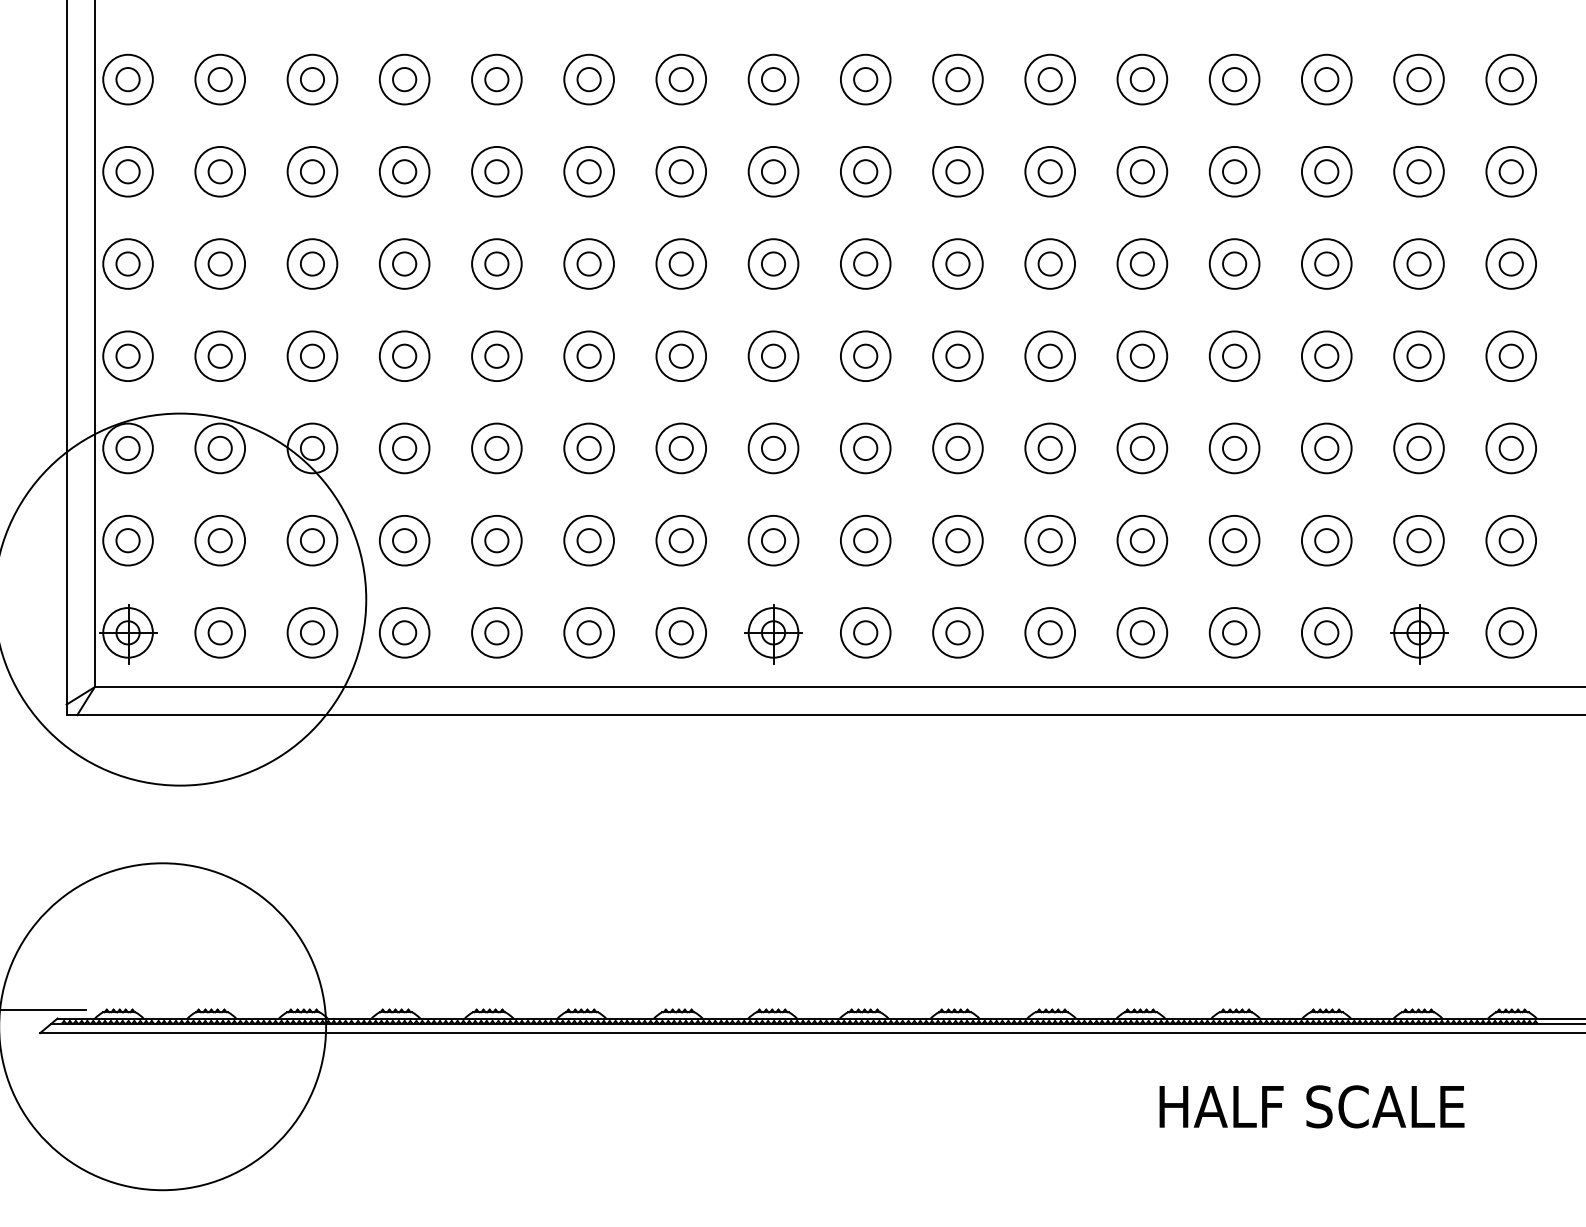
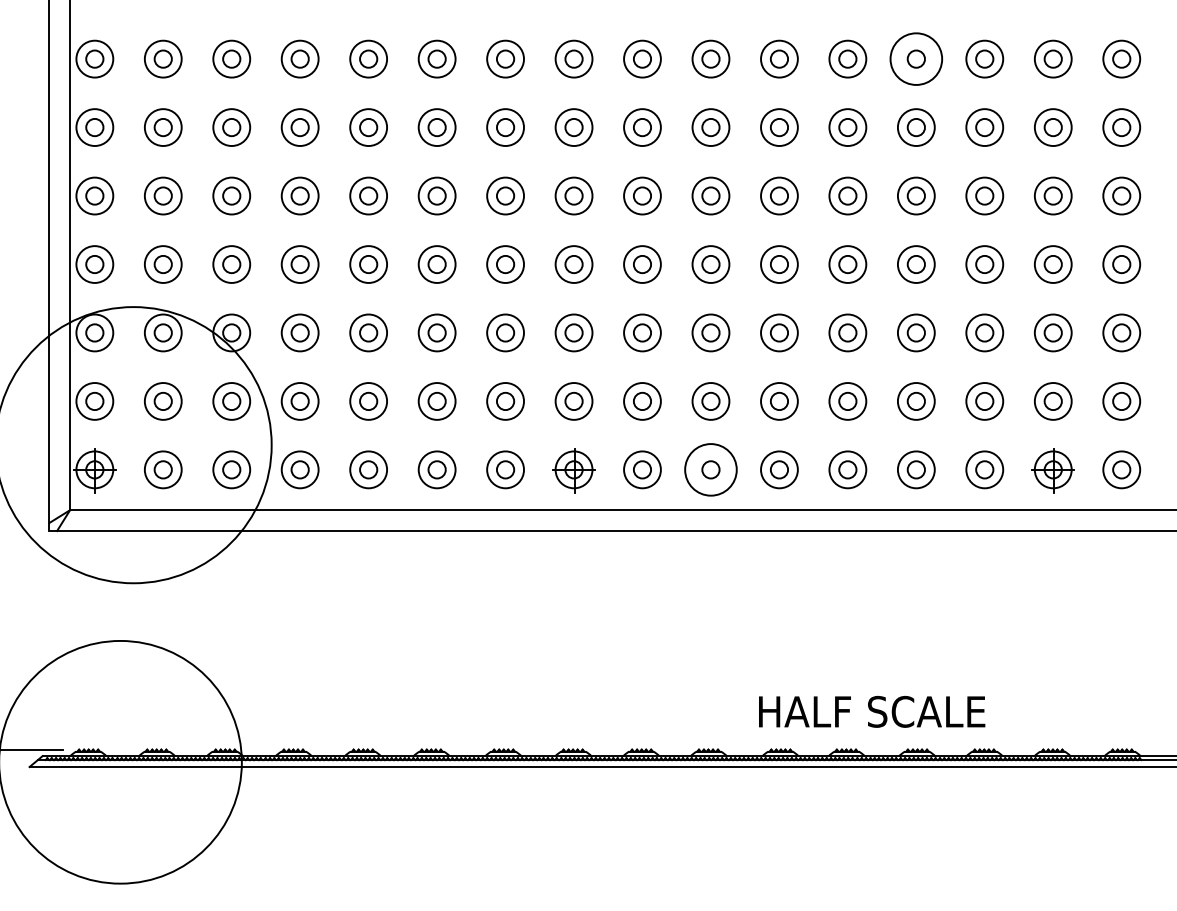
circle: (1234, 79) -> (916, 59), size x1.4
circle: (957, 632) -> (710, 469), size x1.4
text: (1311, 1106) -> (871, 711), moved

